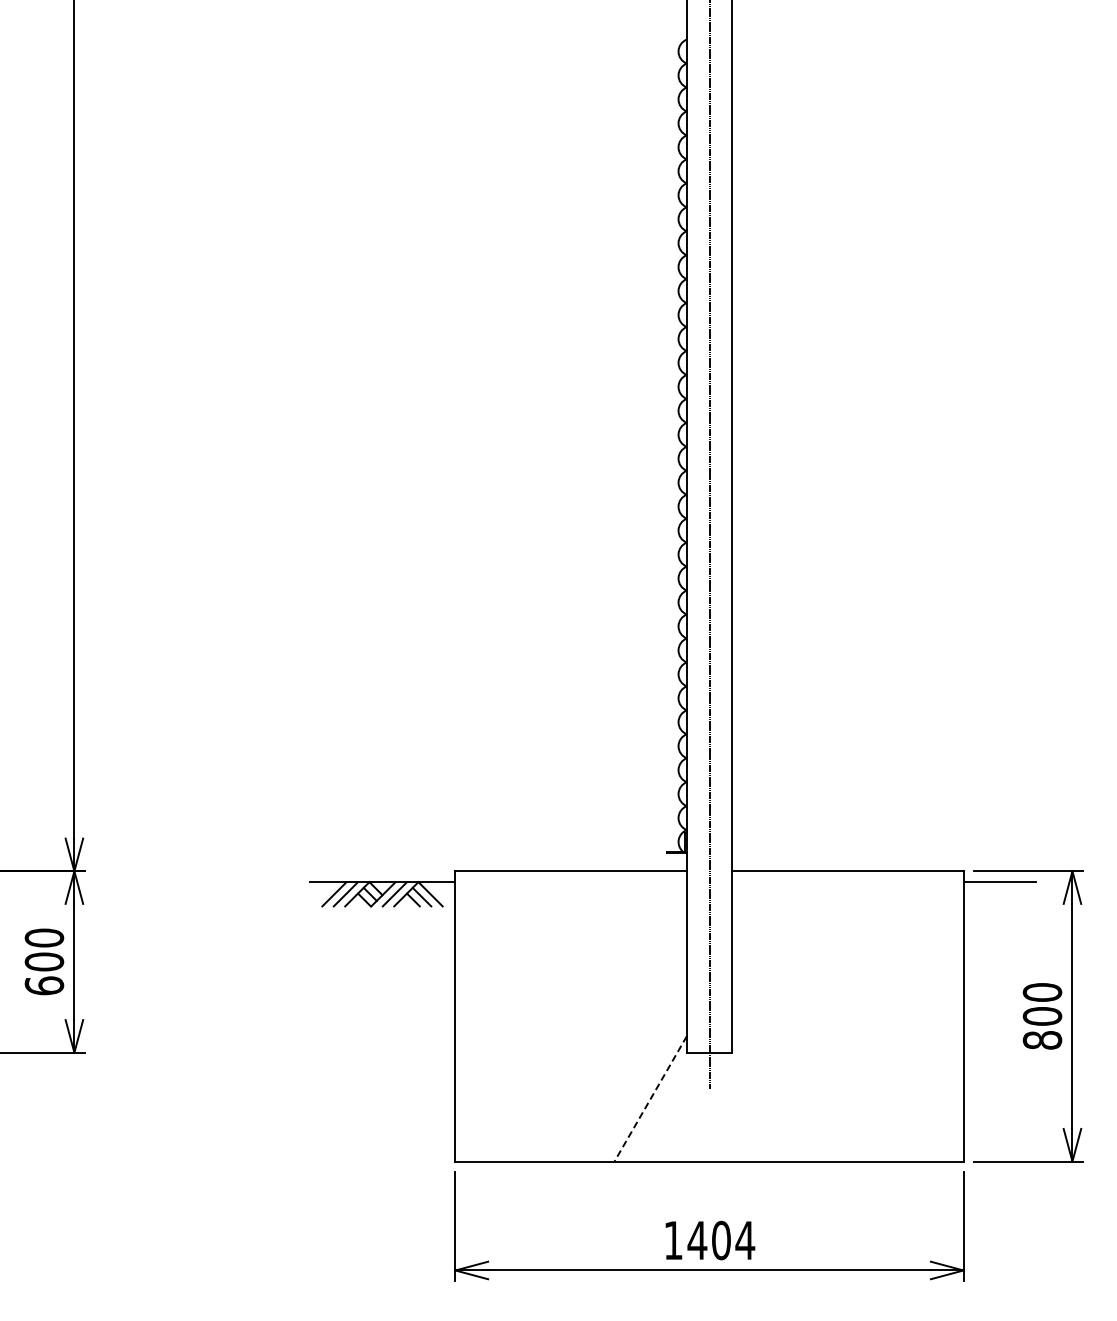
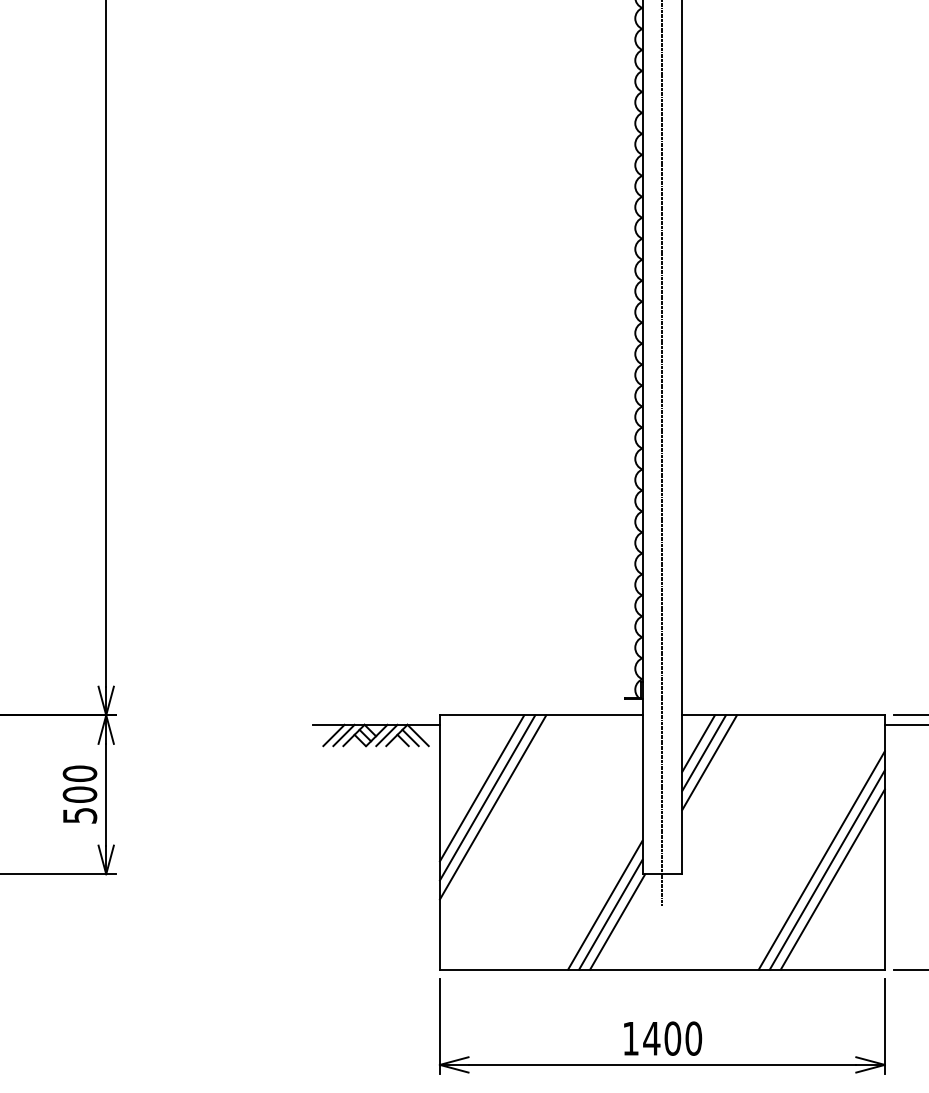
line: (750, 903) -> (698, 743), added
line: (757, 914) -> (704, 753), added
line: (763, 925) -> (709, 762), added
line: (503, 954) -> (481, 788), added
line: (509, 965) -> (487, 797), added
line: (515, 976) -> (492, 807), added
text: (44, 985) -> (80, 815), 600 -> 500
line: (891, 1036) -> (821, 860), added
line: (897, 1047) -> (827, 869), added
line: (903, 1058) -> (832, 879), added
line: (643, 1087) -> (604, 904), added
line: (650, 1099) -> (610, 915), dashed -> solid
line: (658, 1106) -> (617, 921), added
text: (745, 1240) -> (693, 1038), 1404 -> 1400

